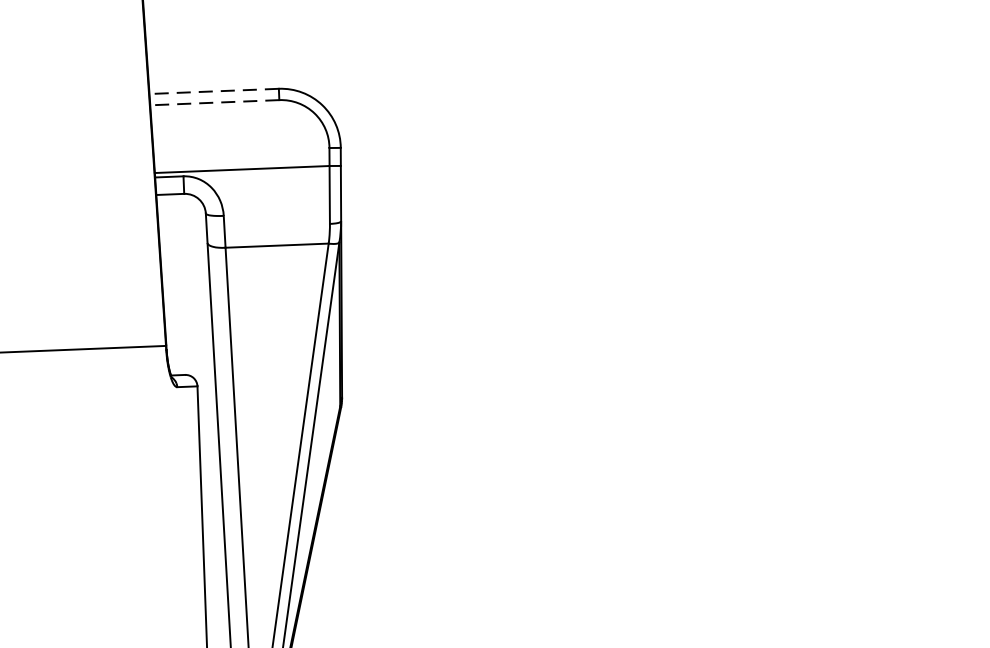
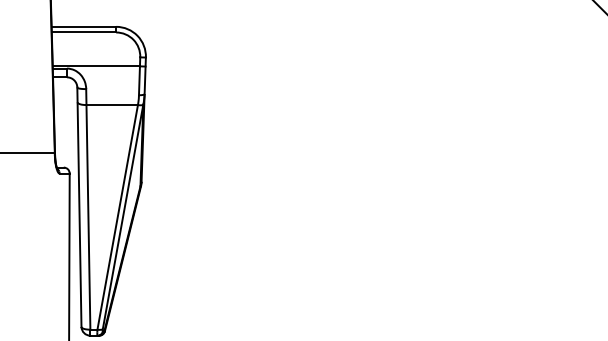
line: (213, 90) -> (83, 26), dashed -> solid
line: (213, 102) -> (83, 32), dashed -> solid

